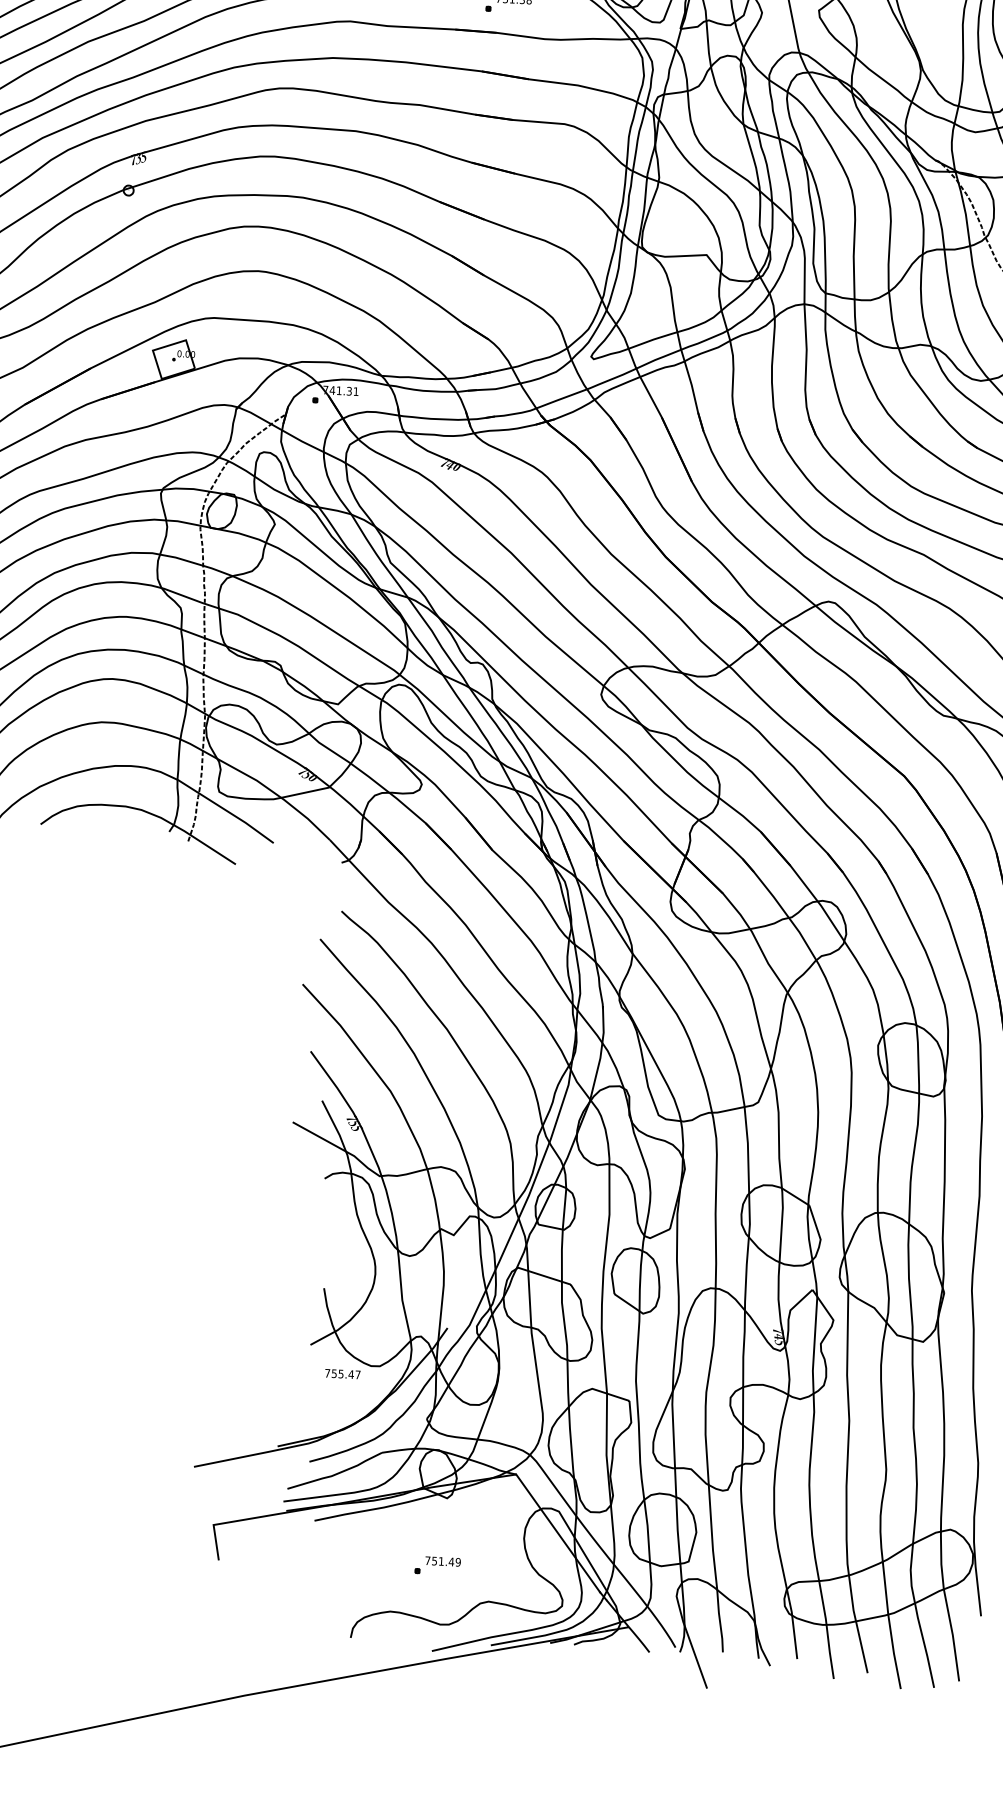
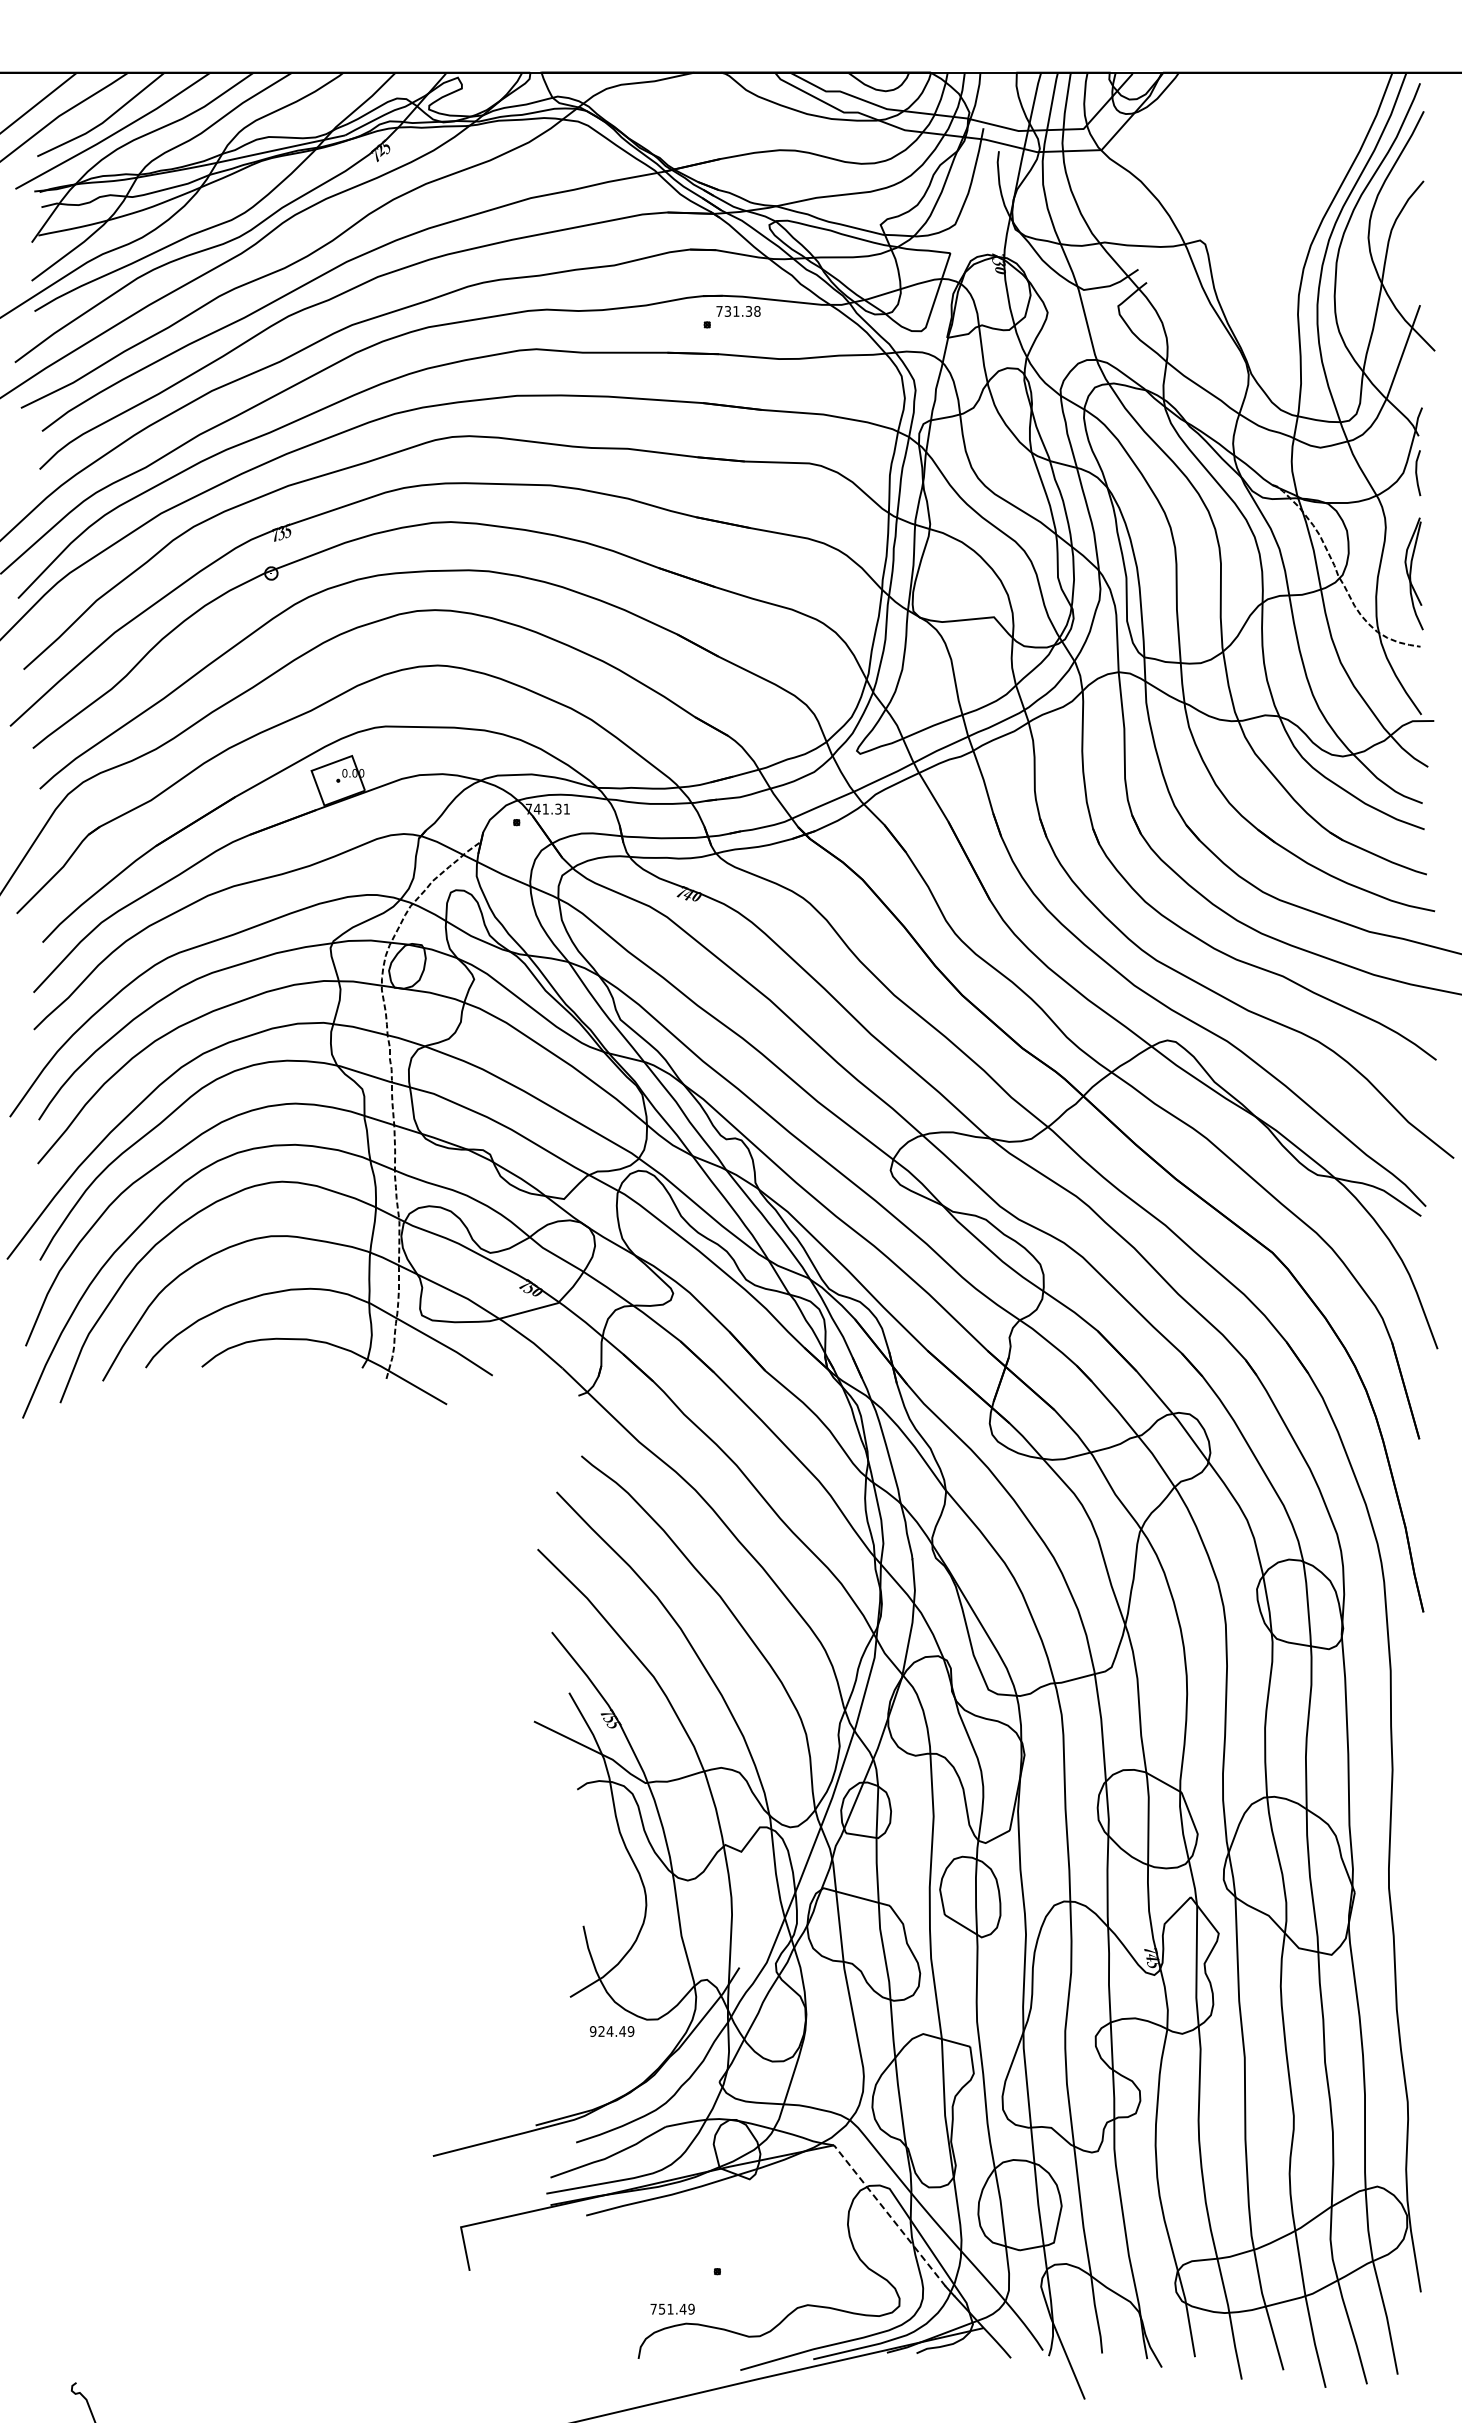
text: (342, 1374) -> (611, 2031), 755.47 -> 924.49
line: (557, 1533) -> (889, 2215), solid -> dashed
text: (443, 1560) -> (672, 2308), moved

